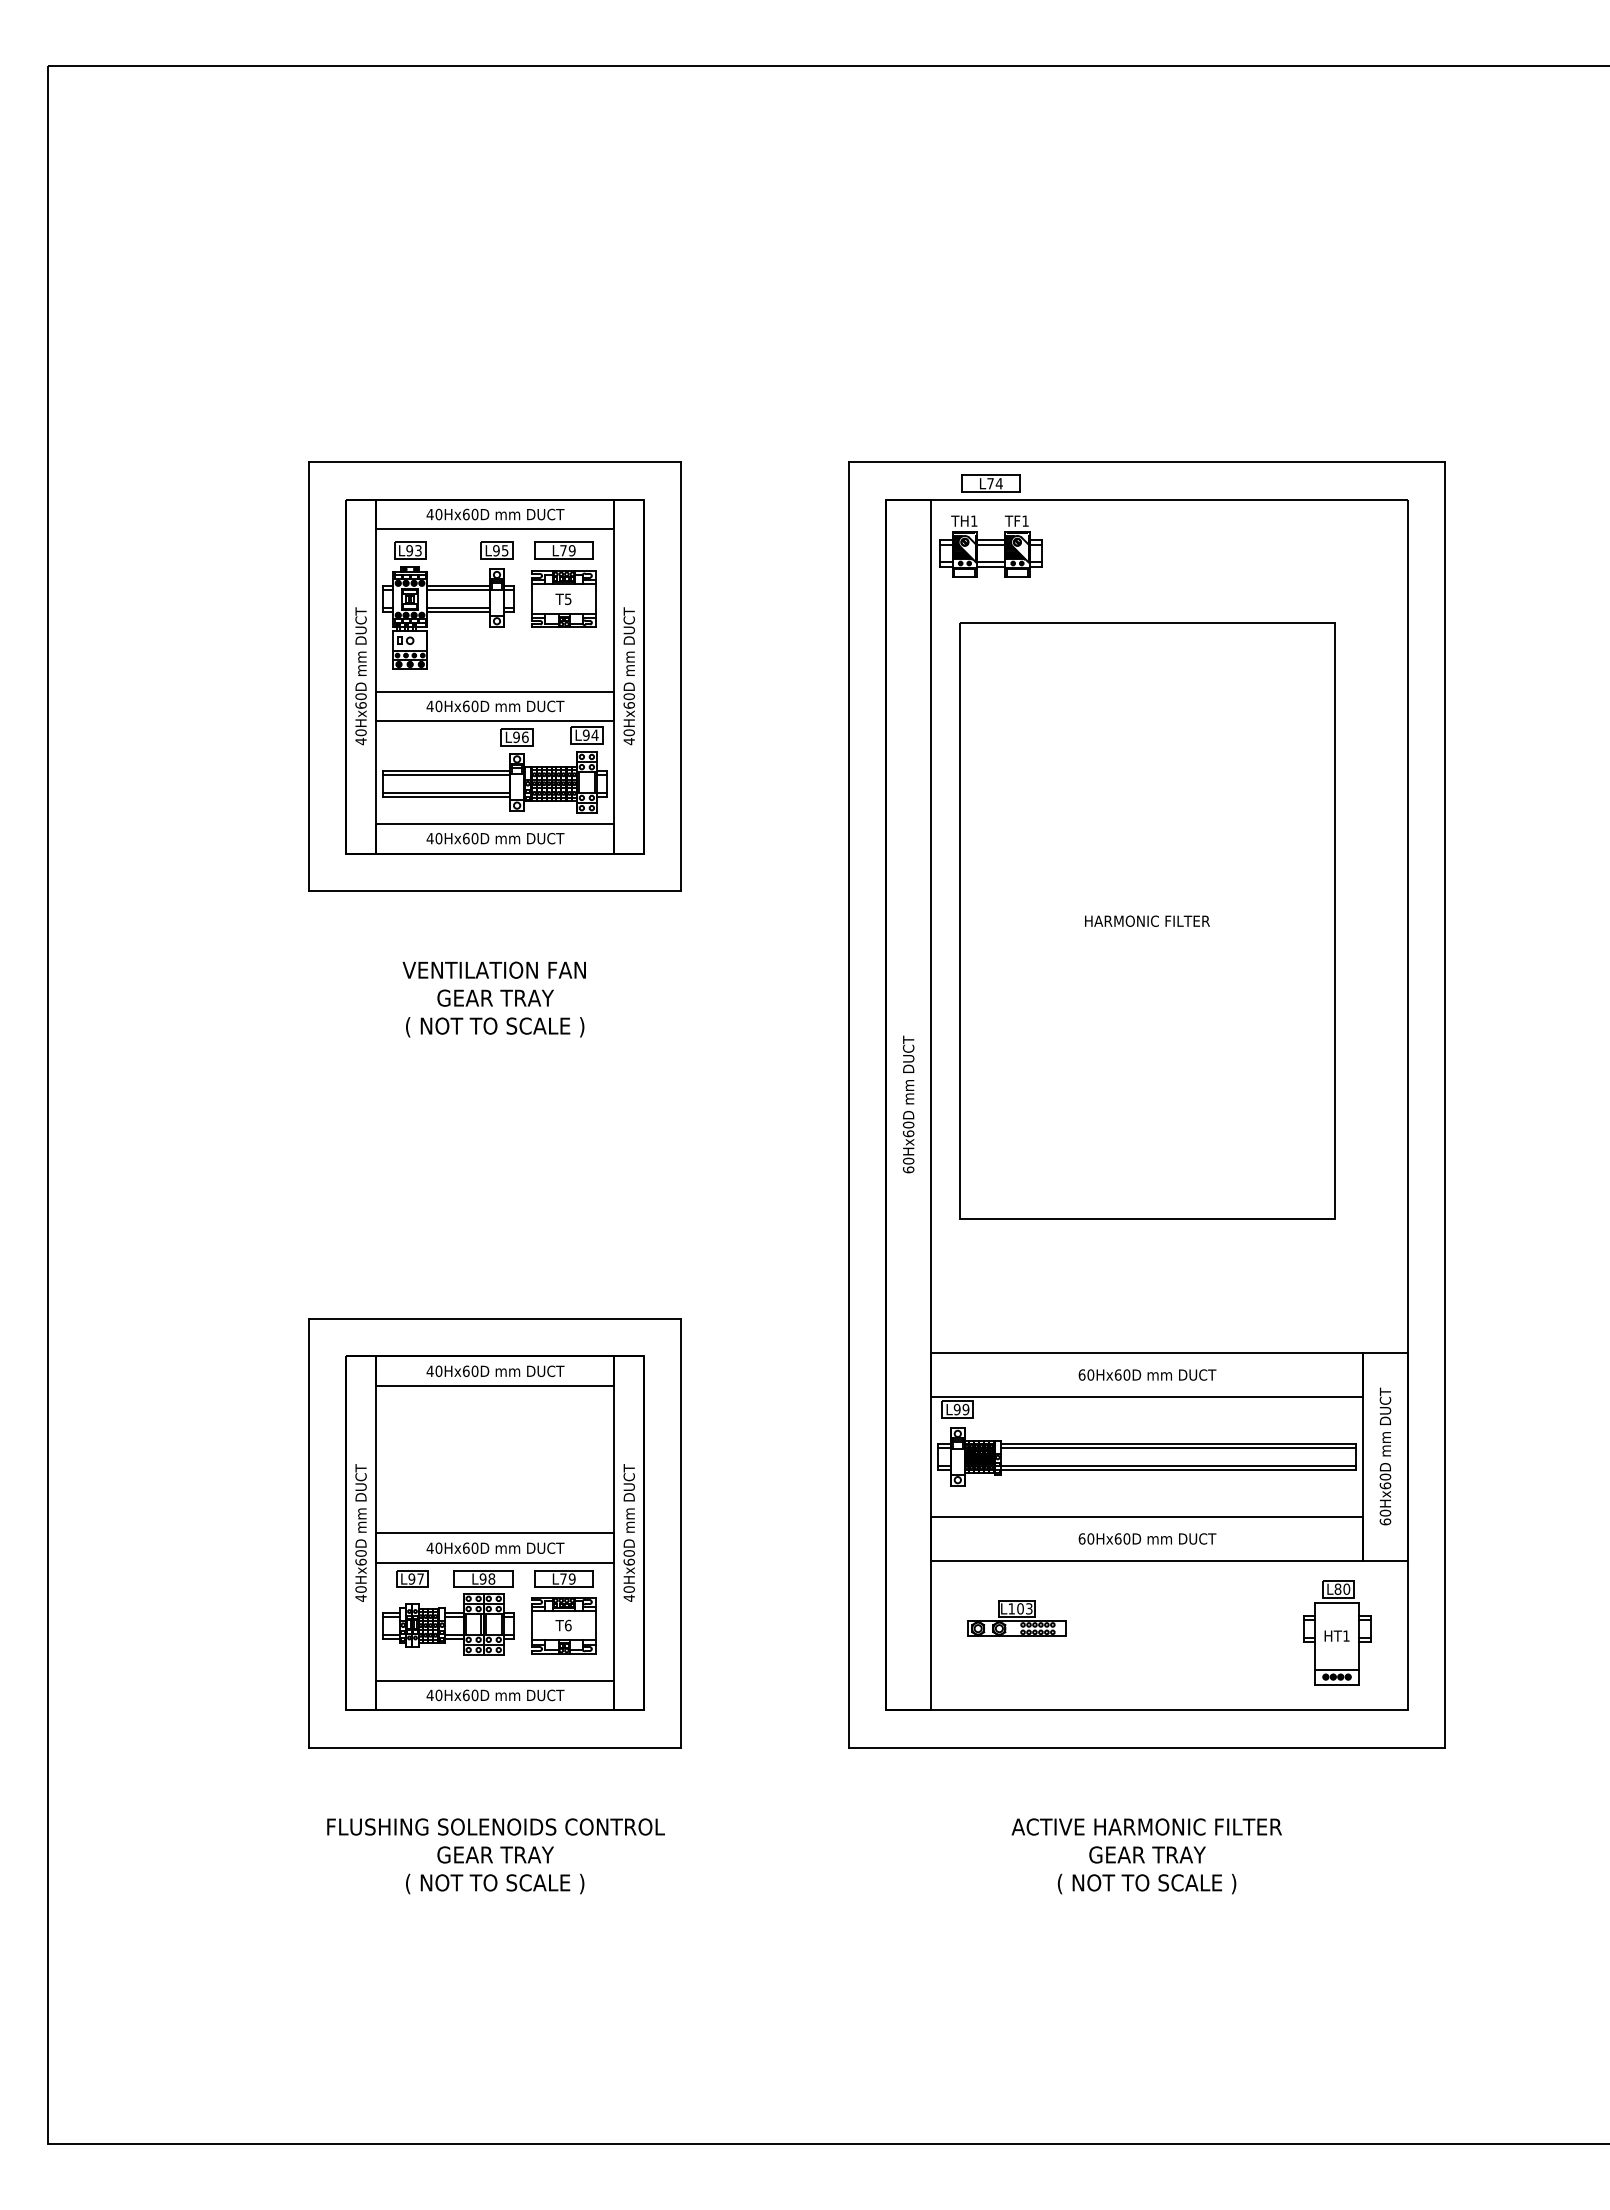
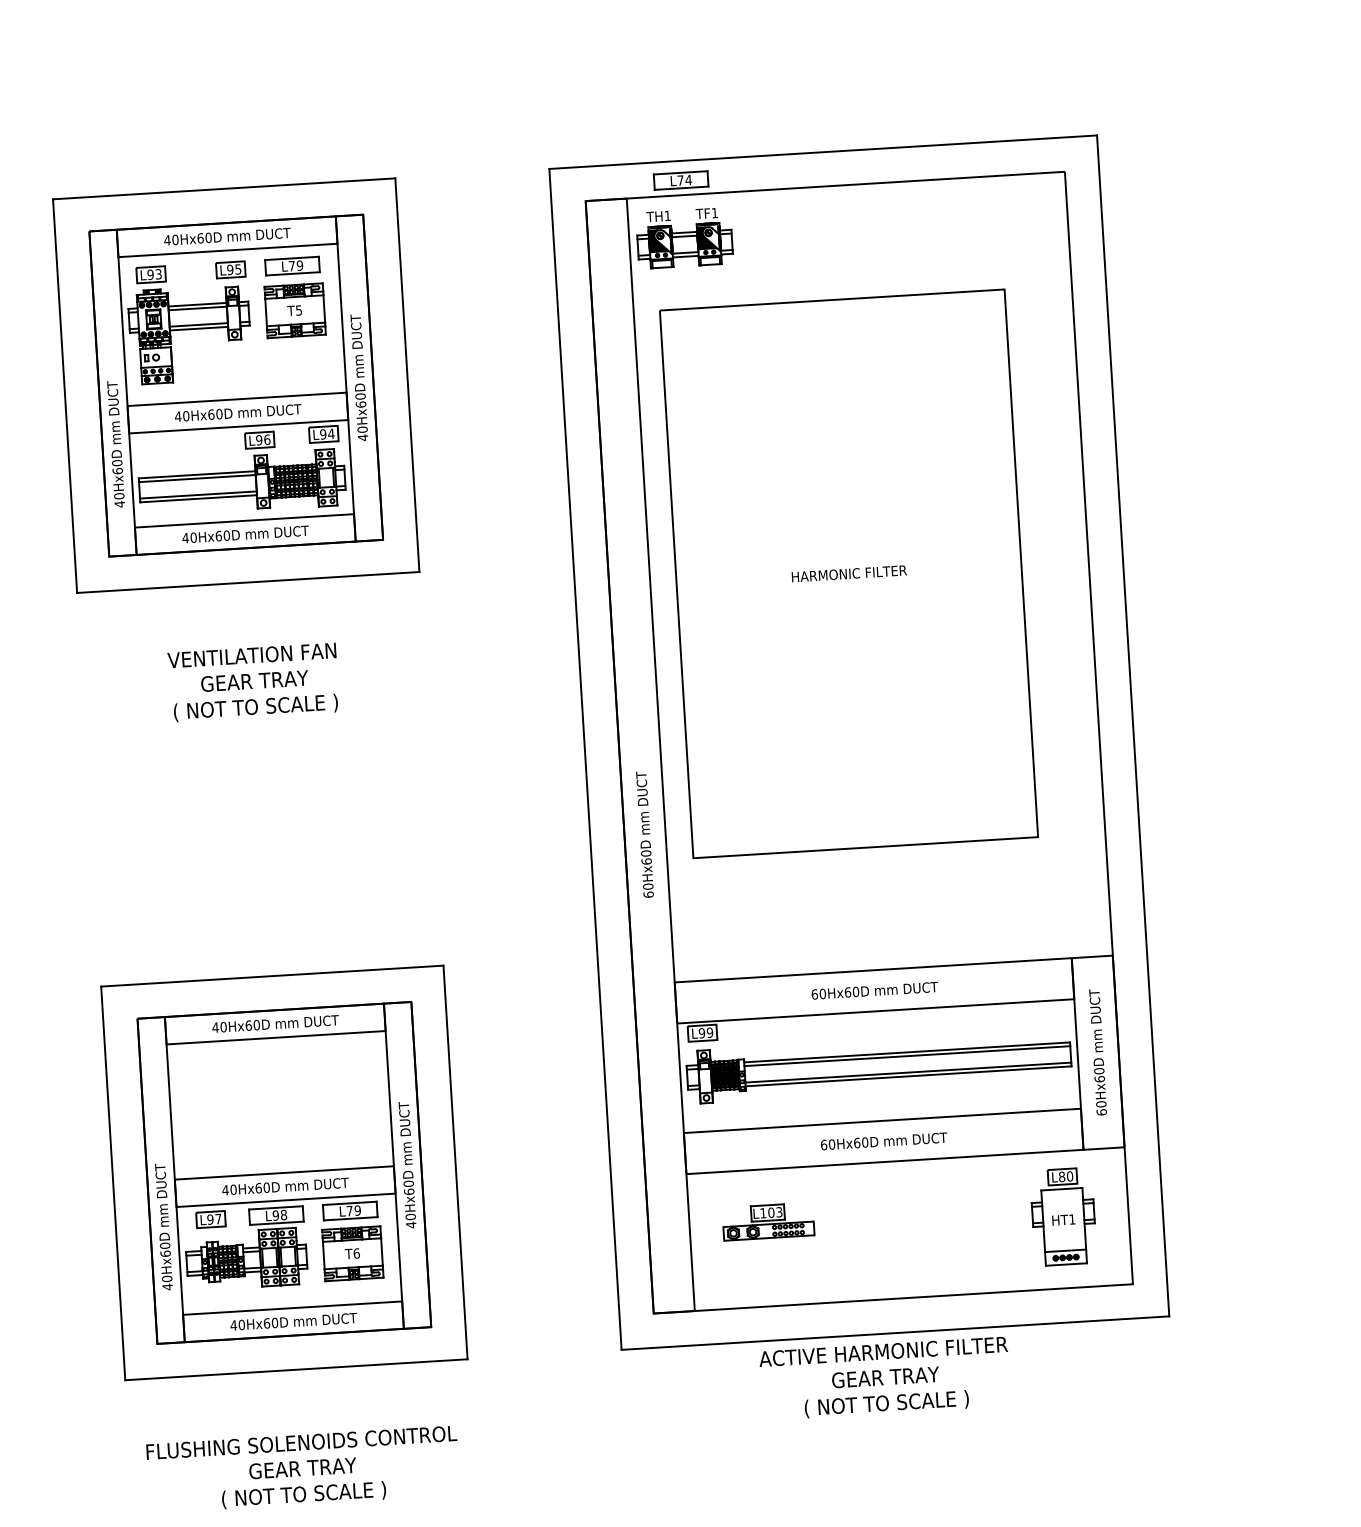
text: (360, 676) -> (115, 444), moved
text: (908, 1104) -> (644, 834), moved
text: (360, 1532) -> (163, 1226), moved
text: (1146, 1856) -> (884, 1378), moved

